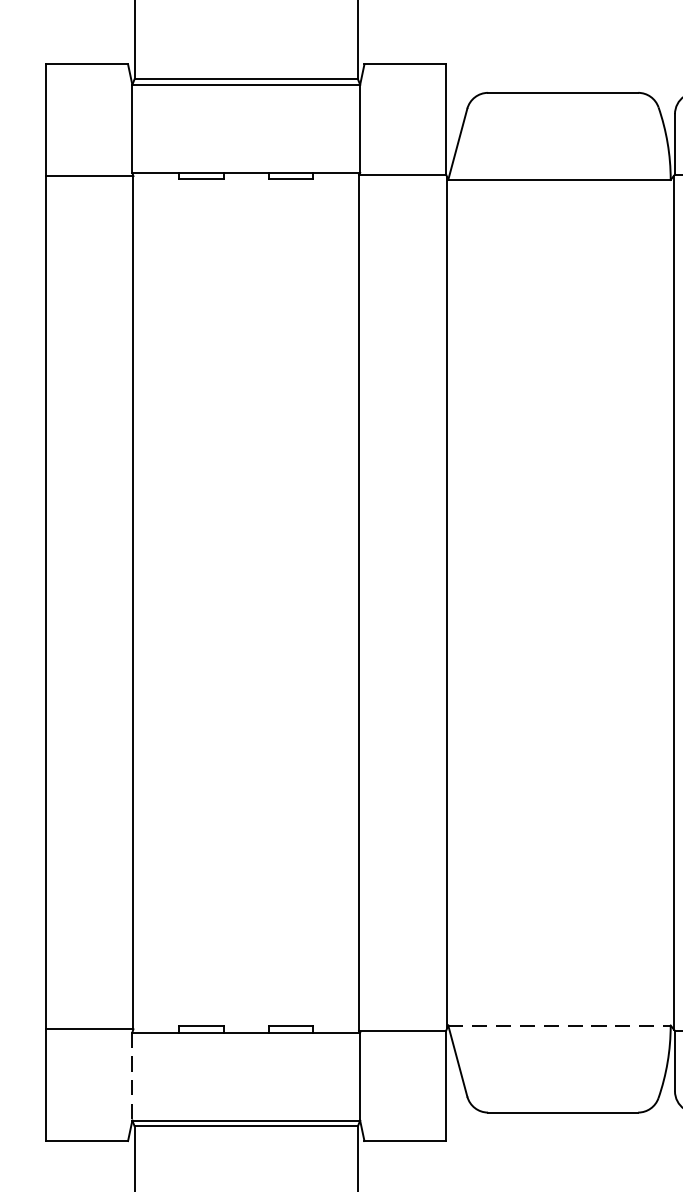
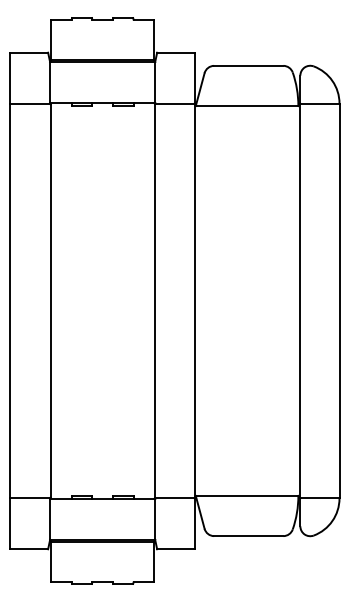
line: (560, 1024) -> (247, 495), dashed -> solid
line: (133, 1078) -> (50, 520), dashed -> solid

